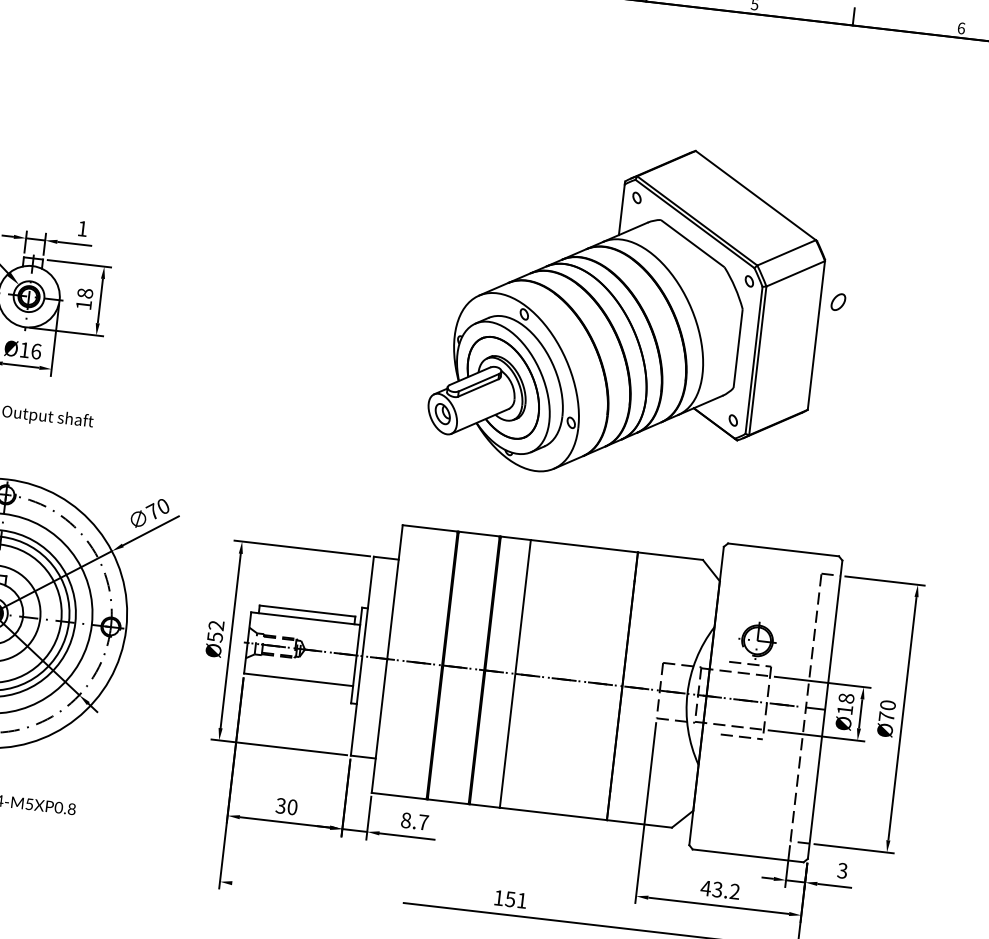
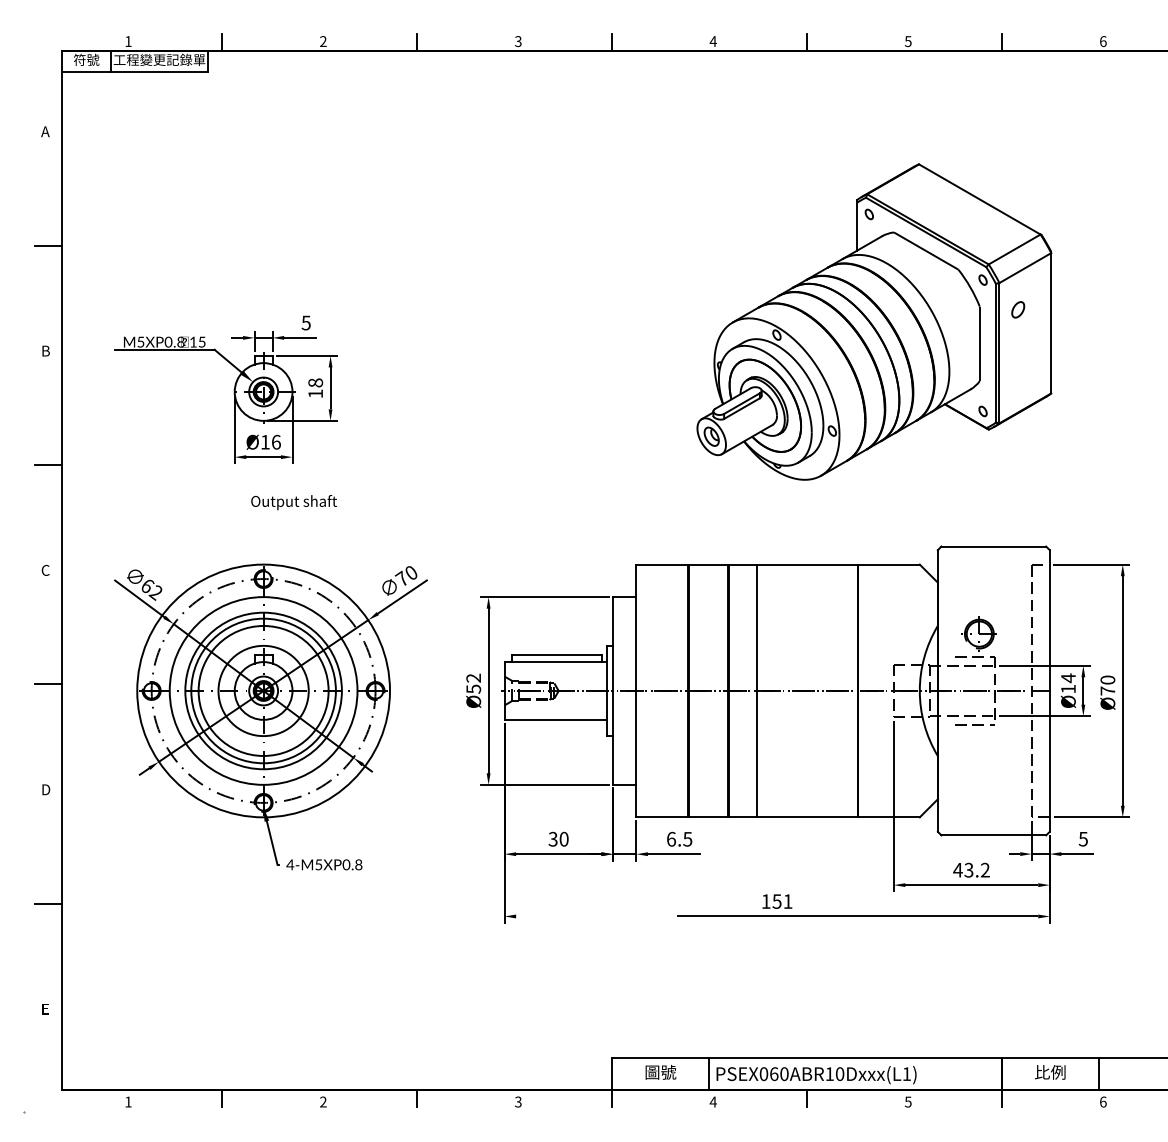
text: (81, 228) -> (305, 322), 1 -> 5
part: (629, 311) -> (874, 321), moved
text: (846, 698) -> (1068, 678), Ø18 -> Ø14
text: (414, 820) -> (679, 838), 8.7 -> 6.5
text: (842, 870) -> (1083, 838), 3 -> 5

